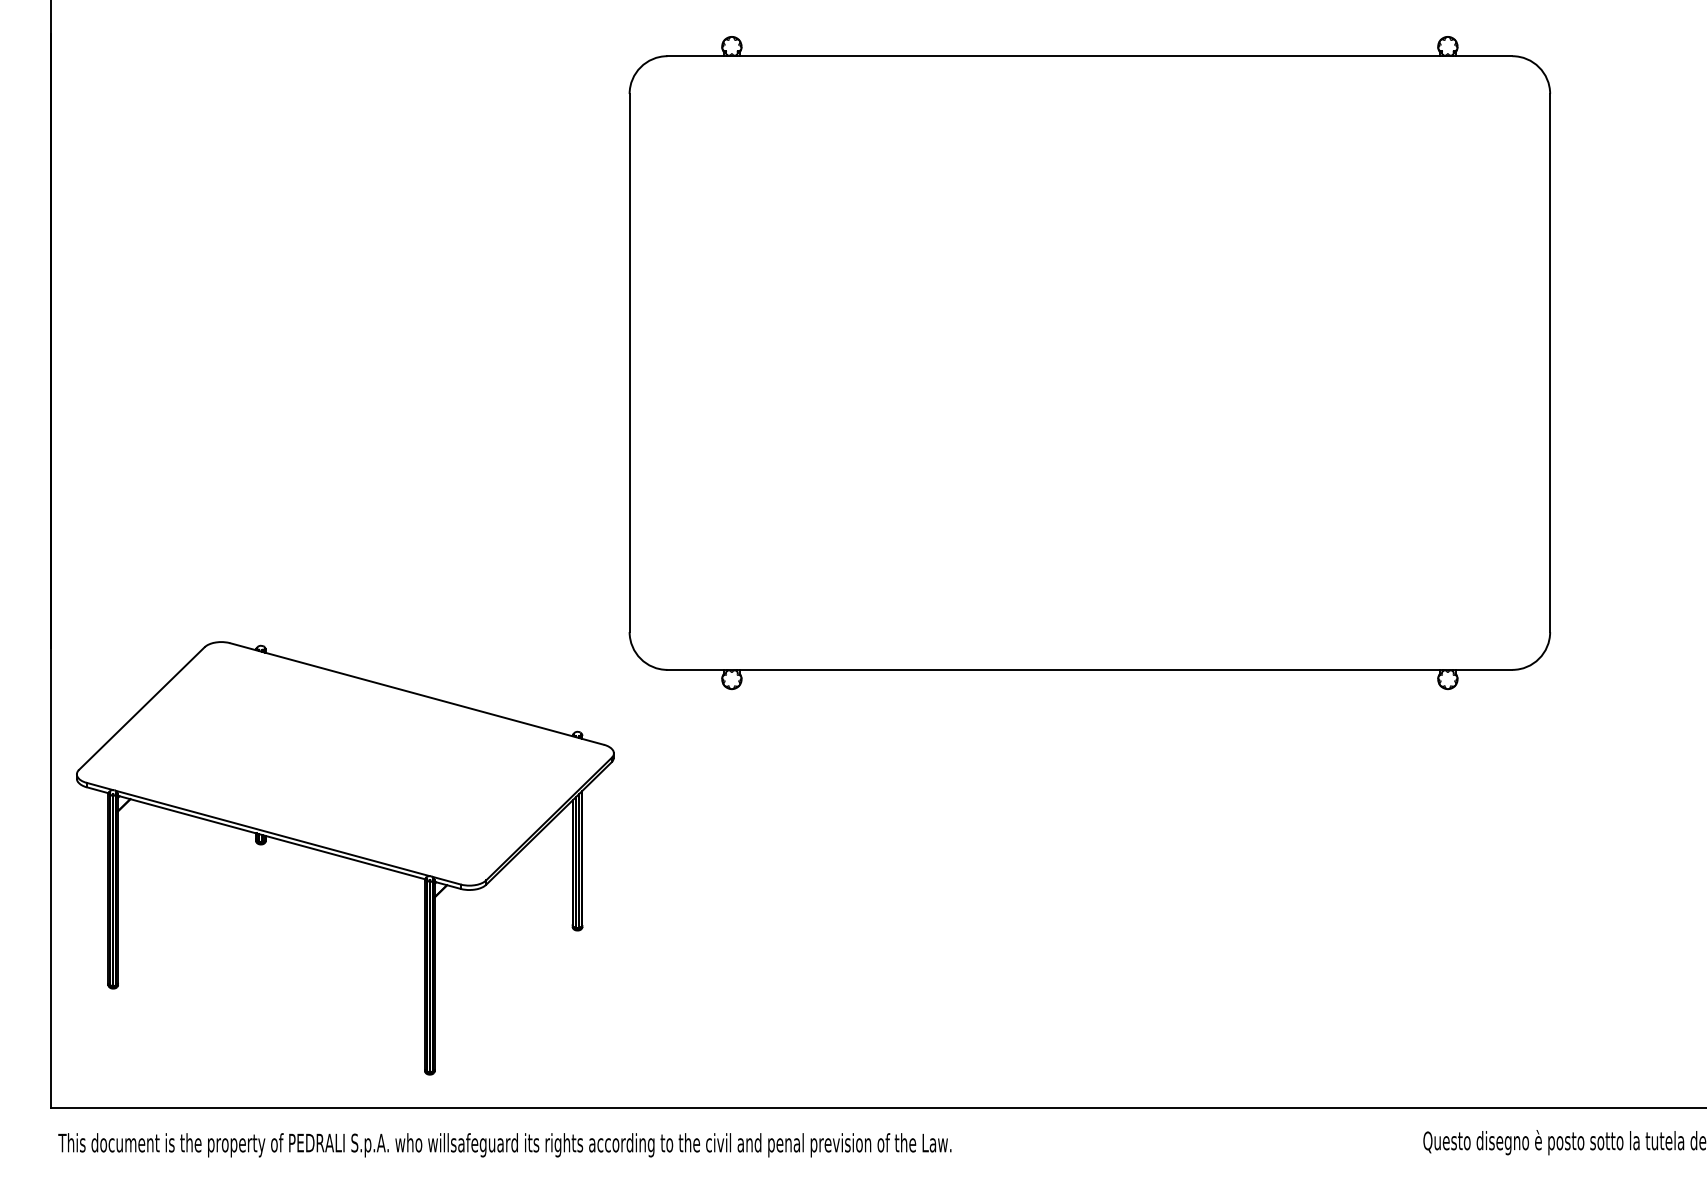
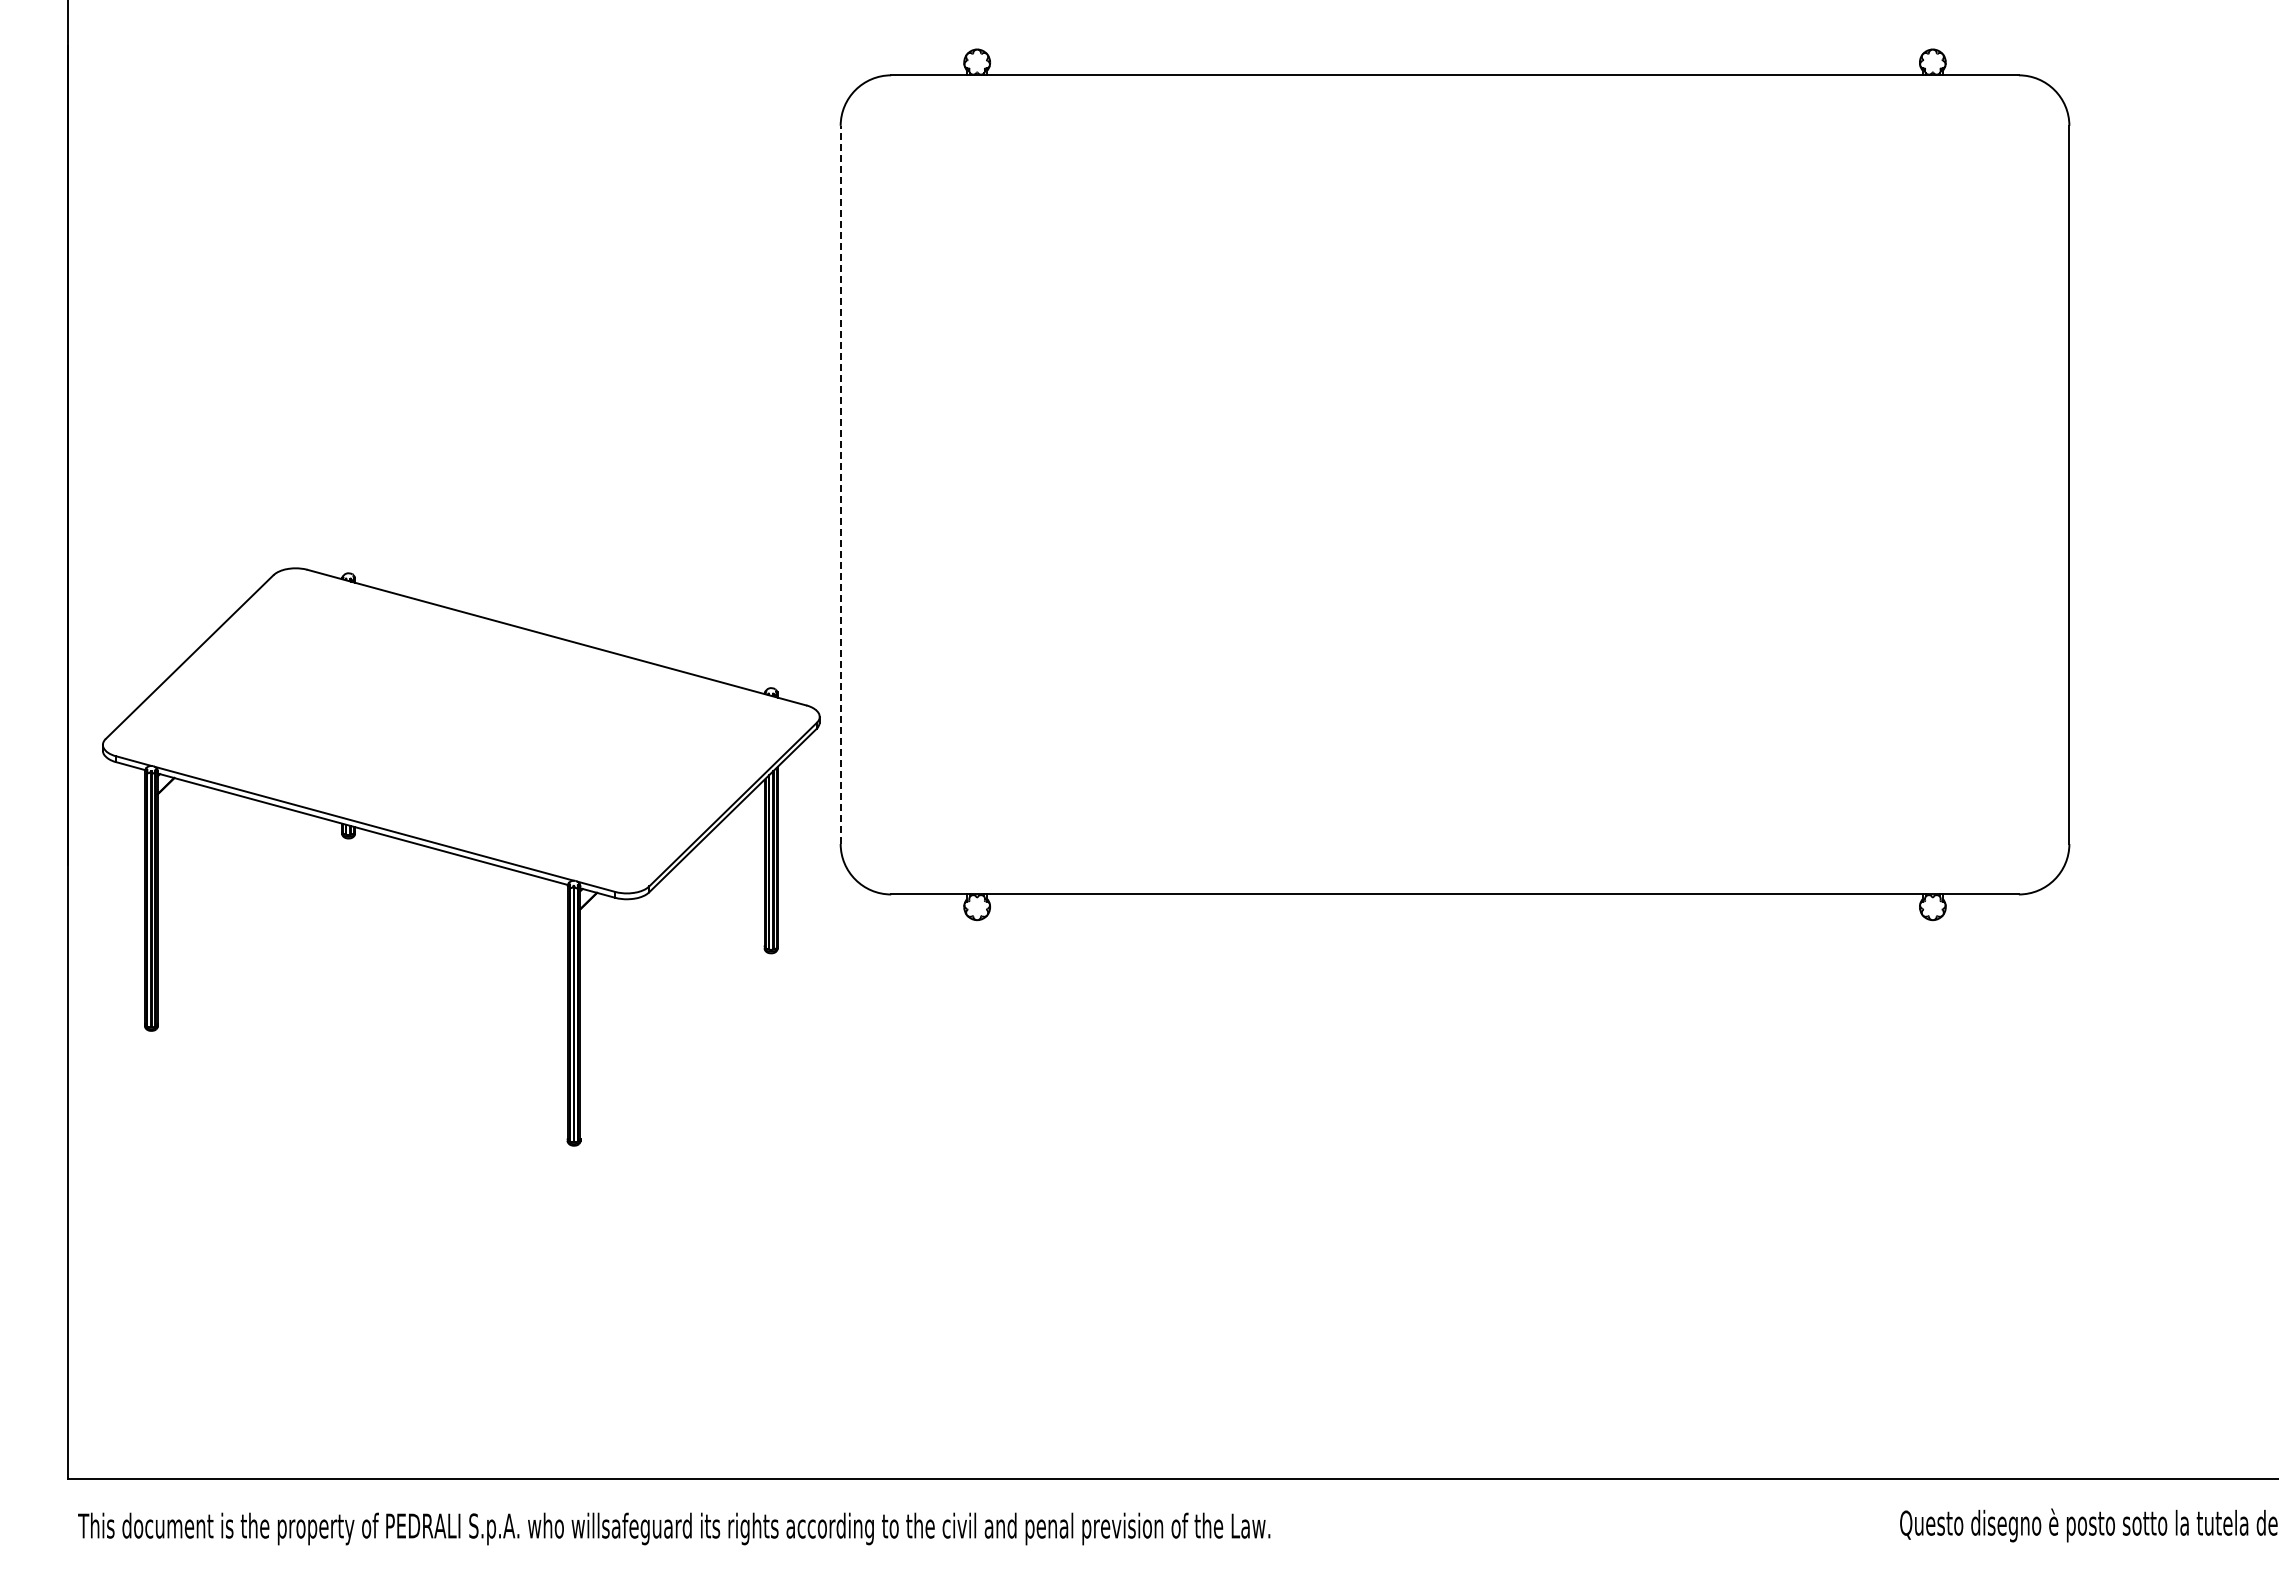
line: (629, 362) -> (840, 484), solid -> dashed
part: (345, 857) -> (461, 856), moved

